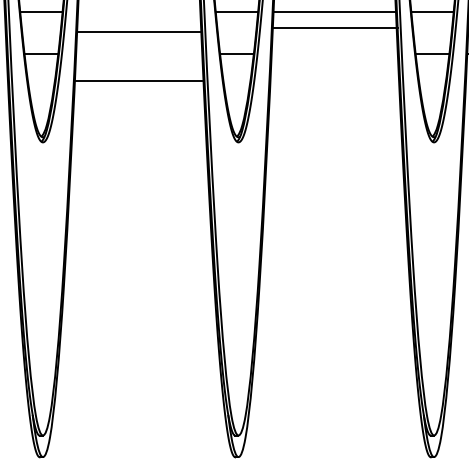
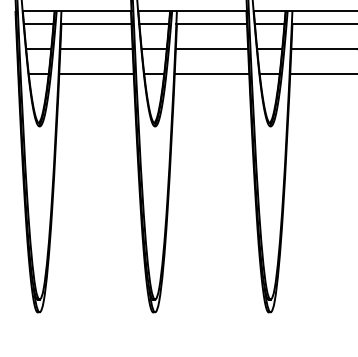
line: (333, 28) -> (211, 74), moved
line: (139, 32) -> (96, 49), moved
line: (139, 81) -> (96, 74), moved

